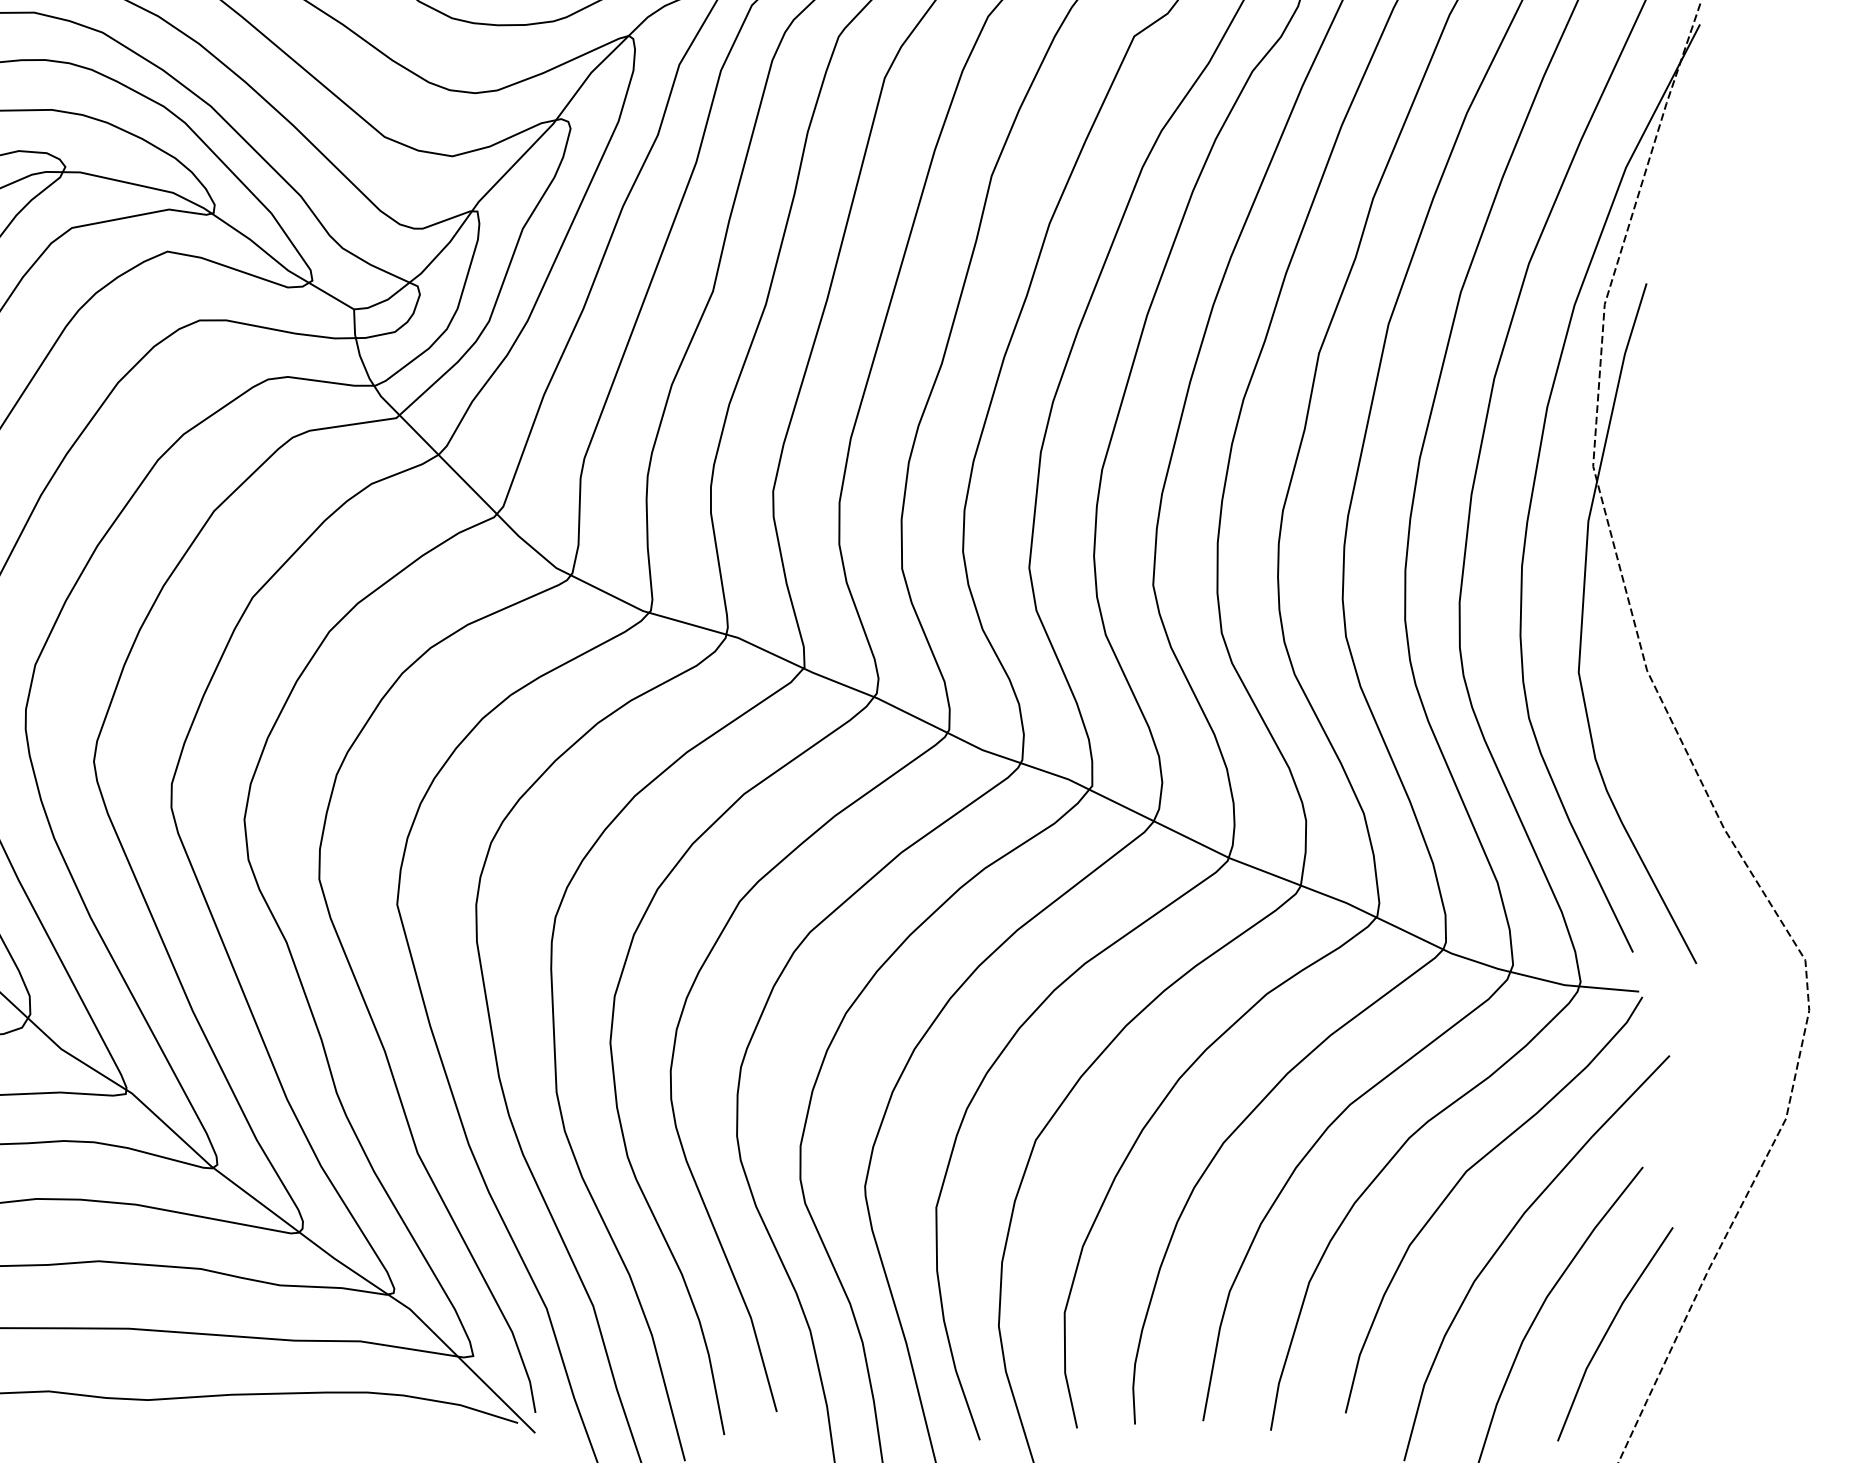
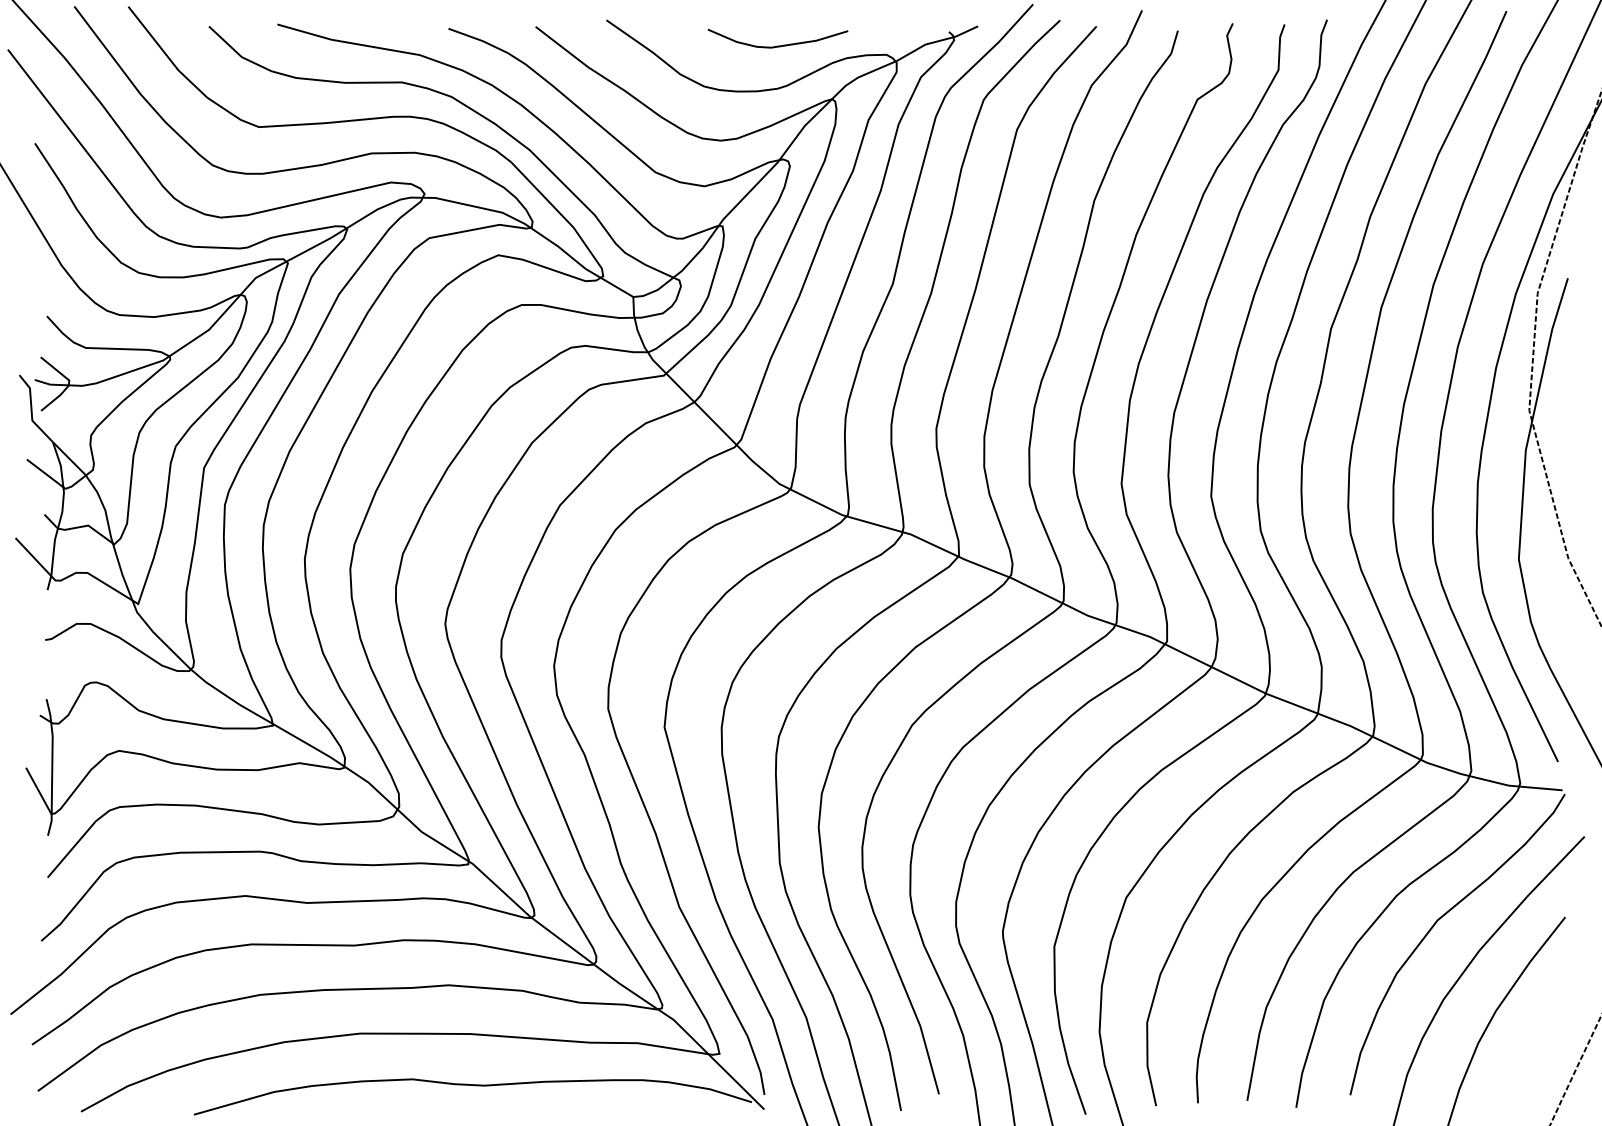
part: (1615, 1333) -> (1545, 1037), removed

